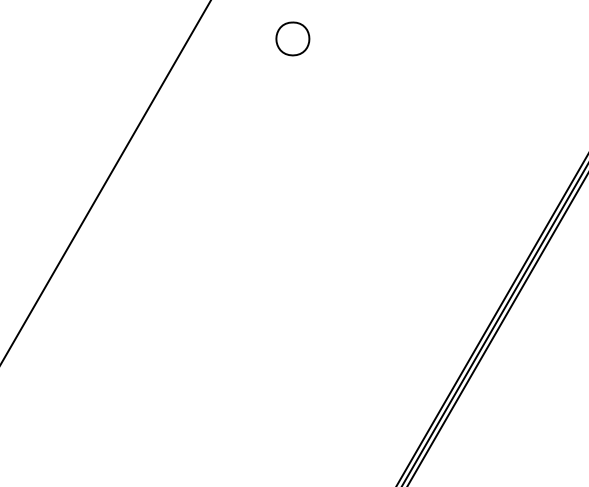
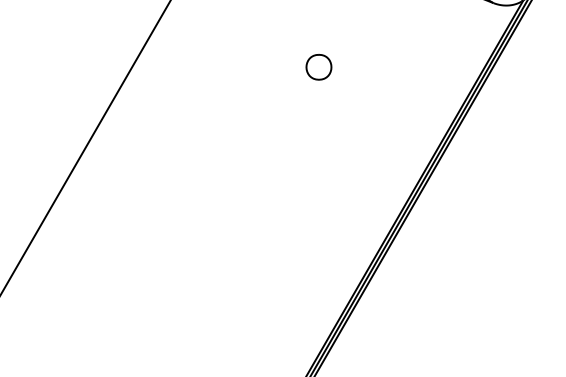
part: (292, 39) -> (318, 67), moved

